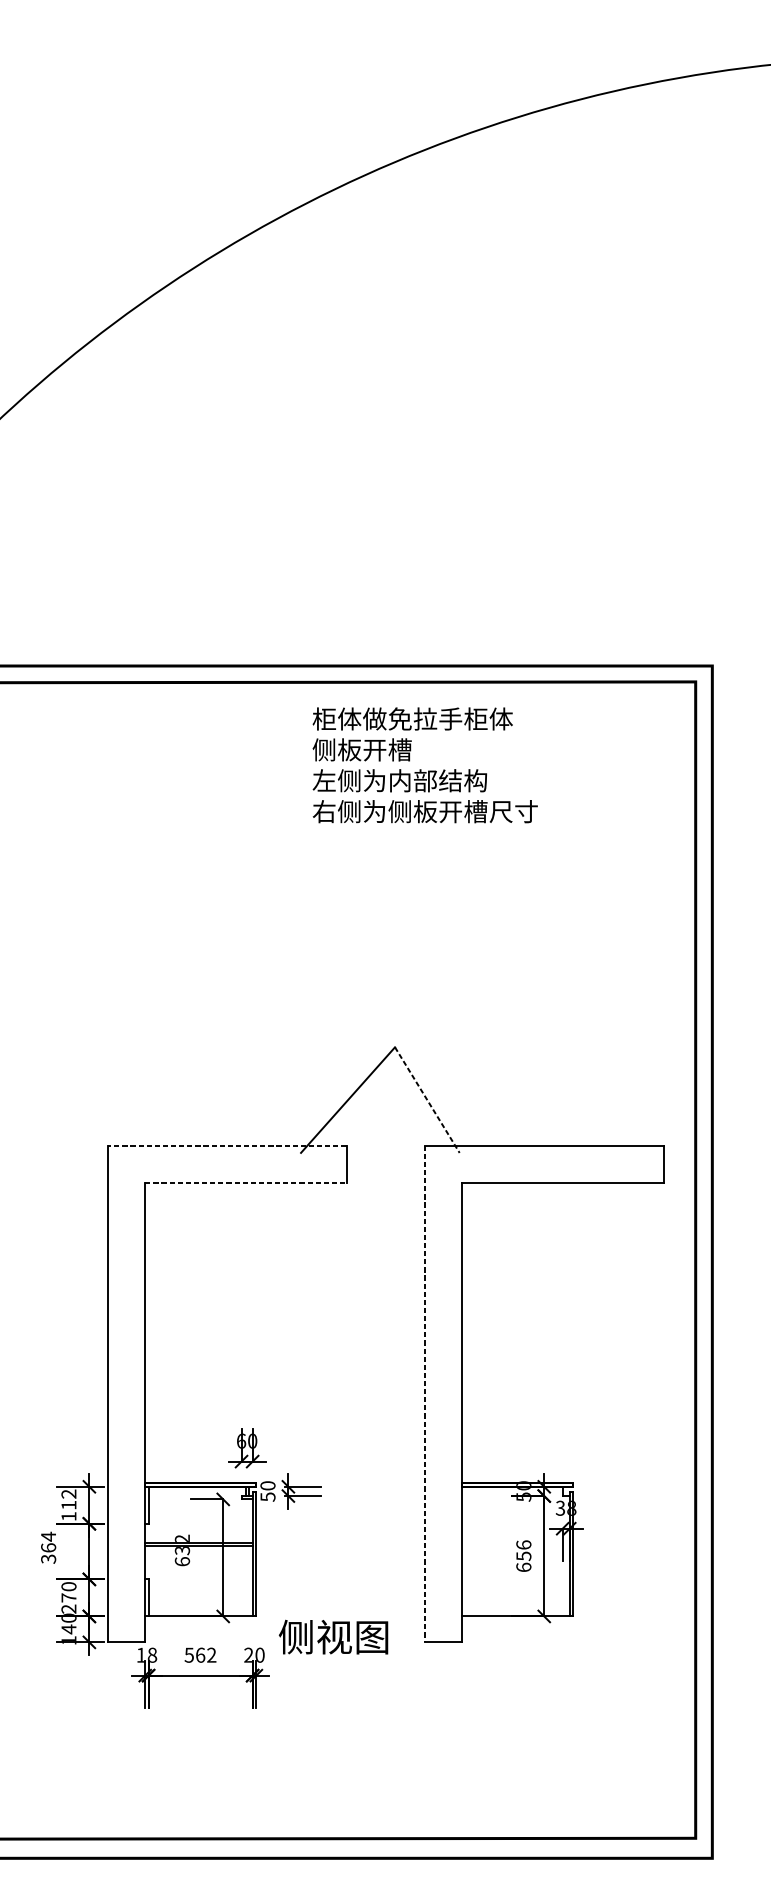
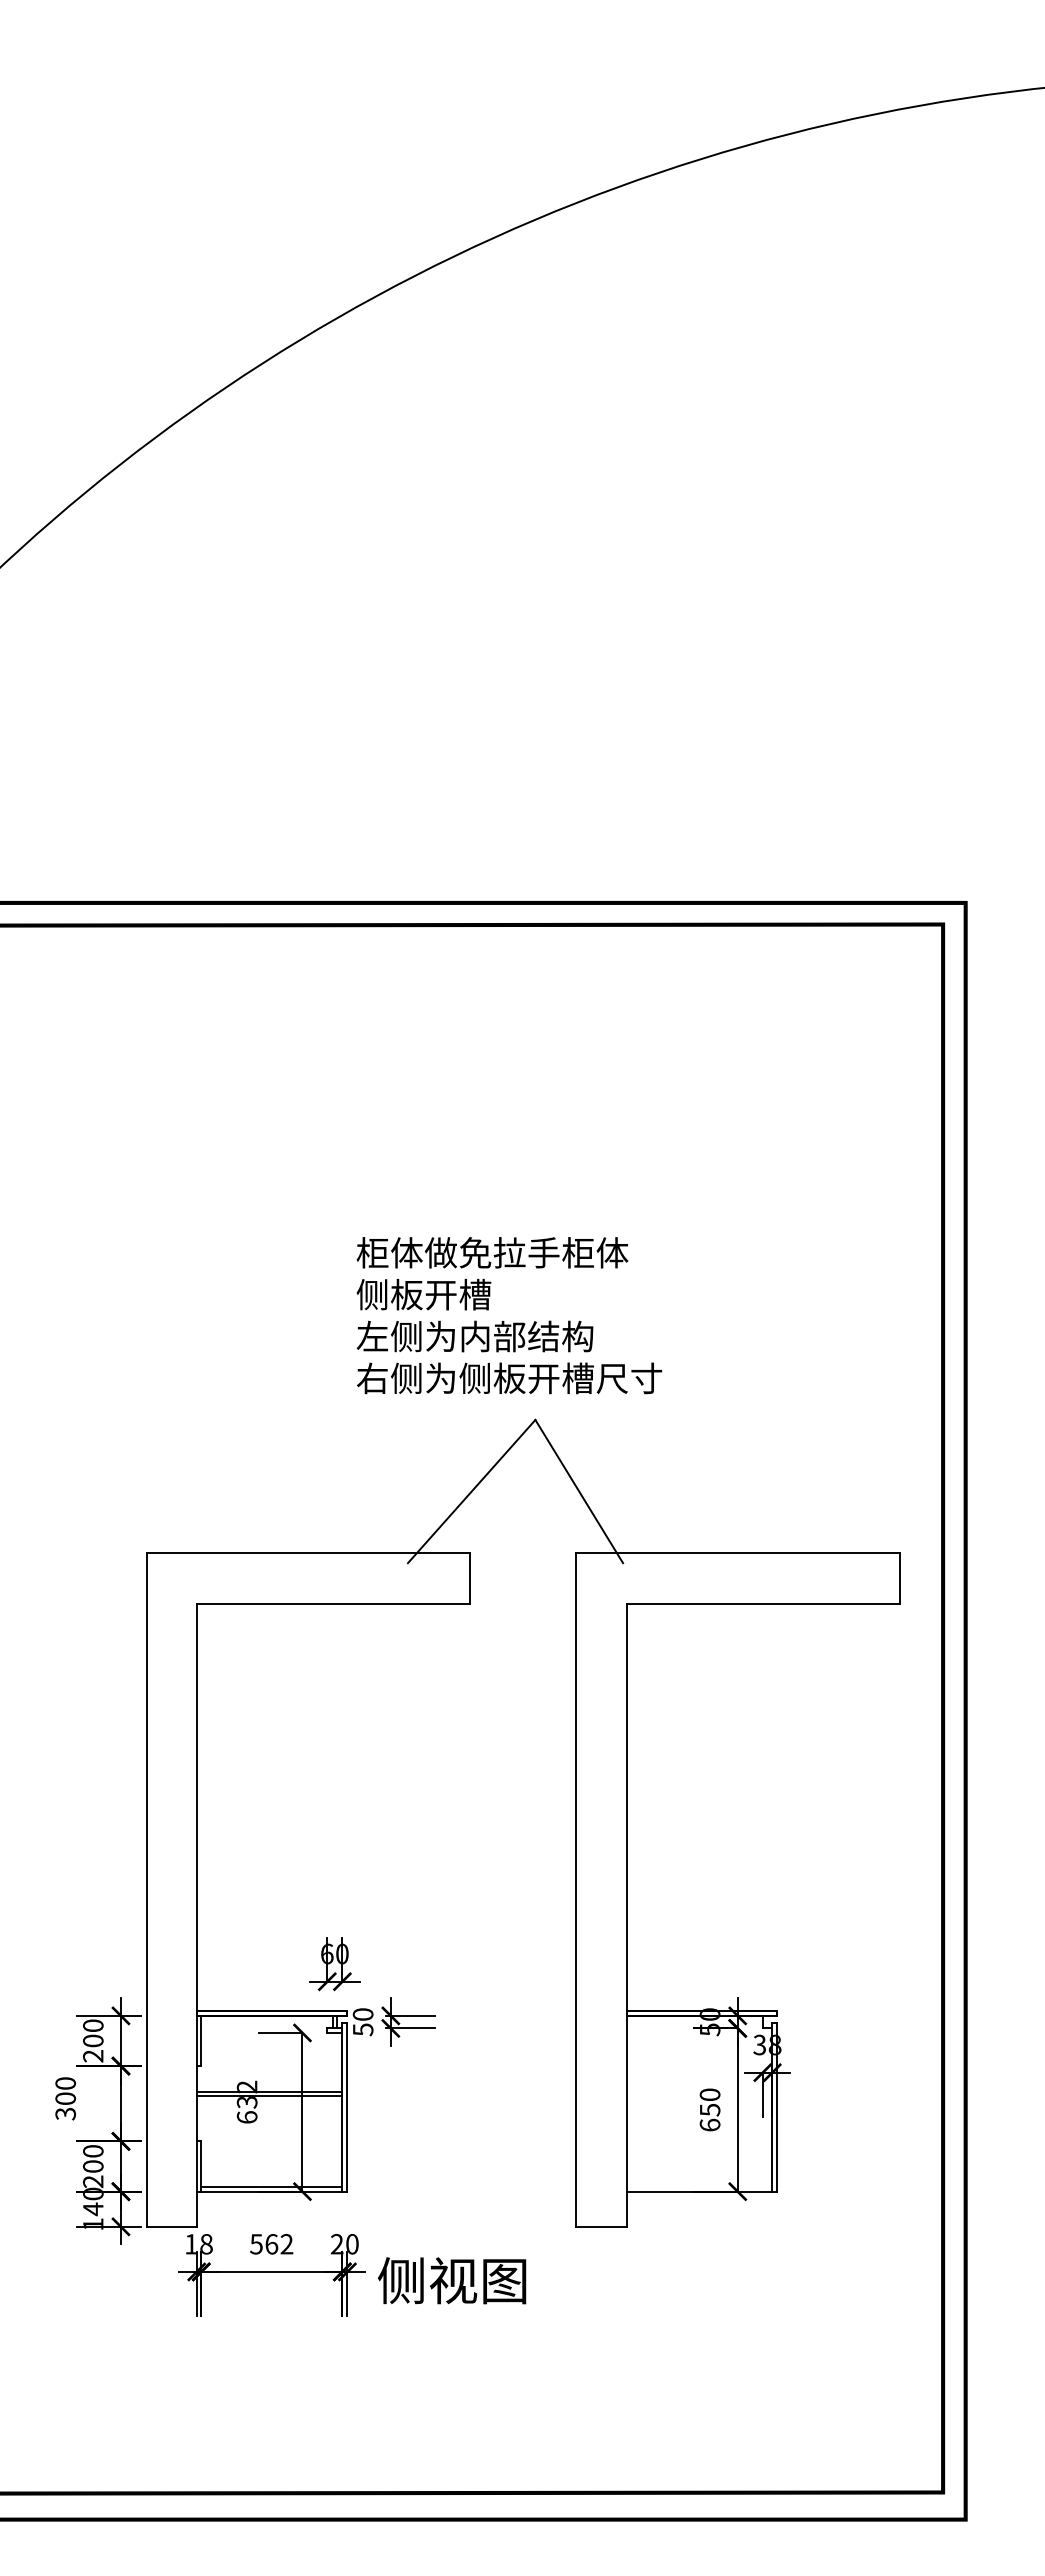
text: (425, 765) -> (509, 1315), moved
line: (427, 1100) -> (579, 1491), dashed -> solid
line: (227, 1145) -> (308, 1553), dashed -> solid
line: (246, 1182) -> (333, 1603), dashed -> solid
line: (425, 1394) -> (576, 1890), dashed -> solid
text: (69, 1504) -> (93, 2040), 112 -> 200
text: (48, 1541) -> (65, 2090), 364 -> 300
text: (523, 1544) -> (709, 2094), 656 -> 650
text: (69, 1597) -> (93, 2166), 270 -> 200
line: (200, 1613) -> (271, 2187), added
text: (333, 1636) -> (452, 2280), moved

